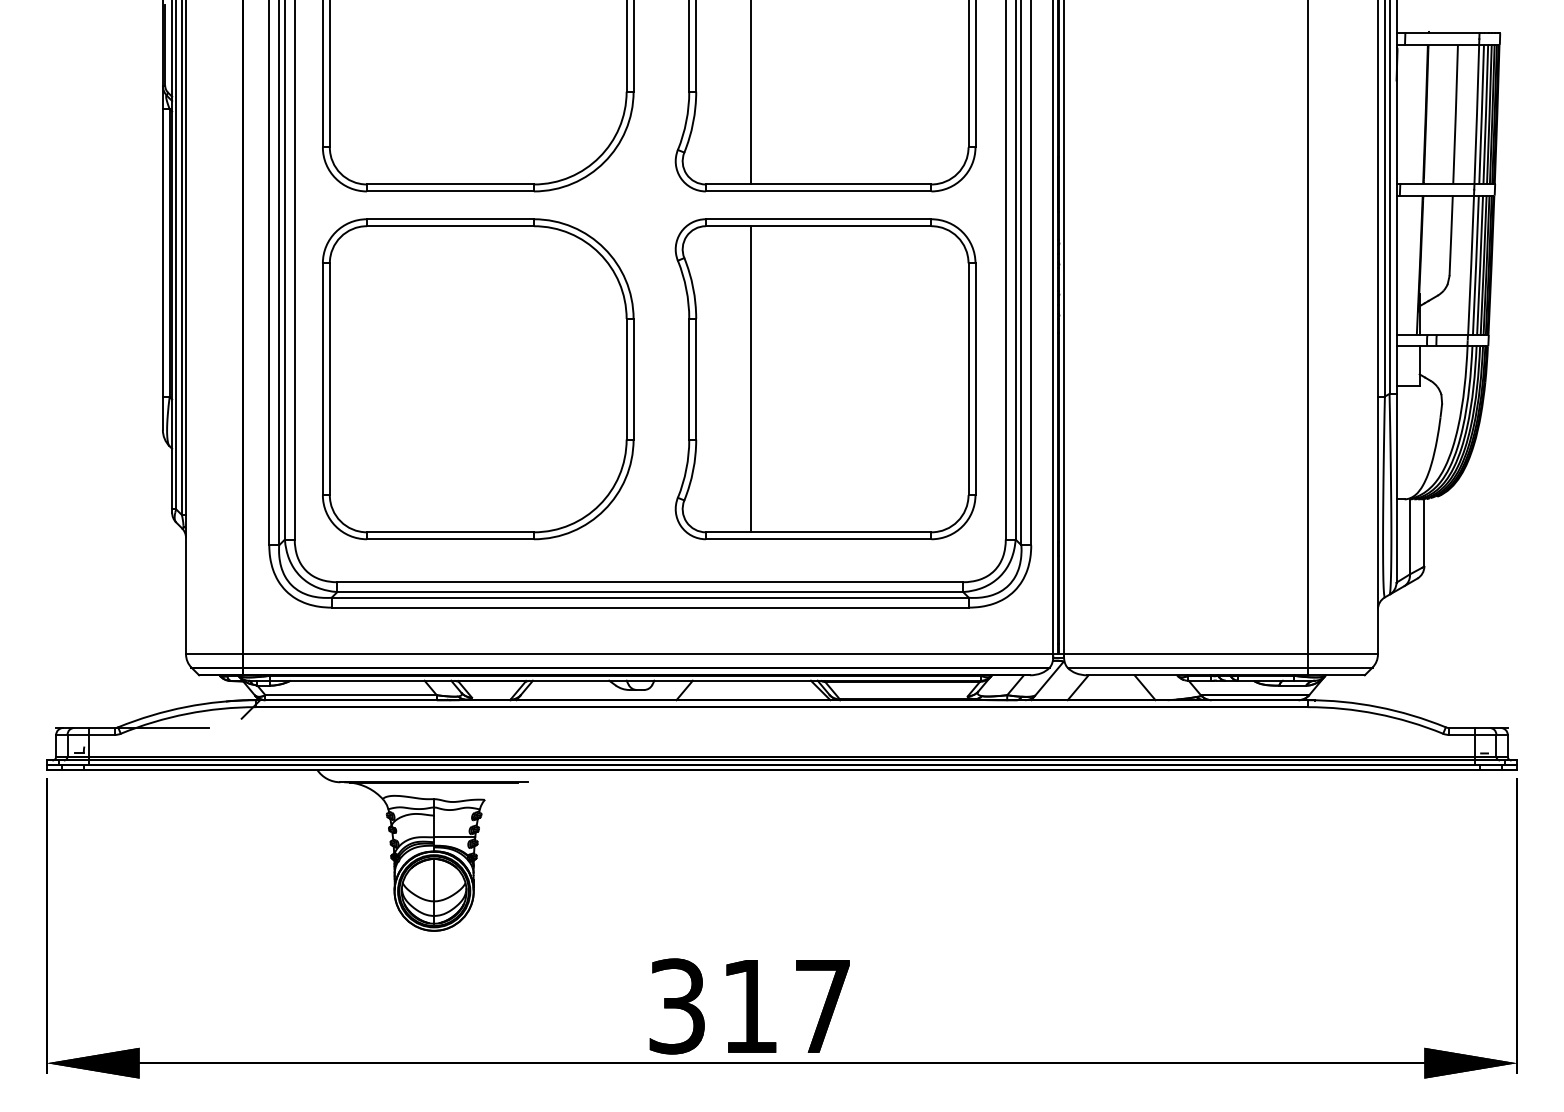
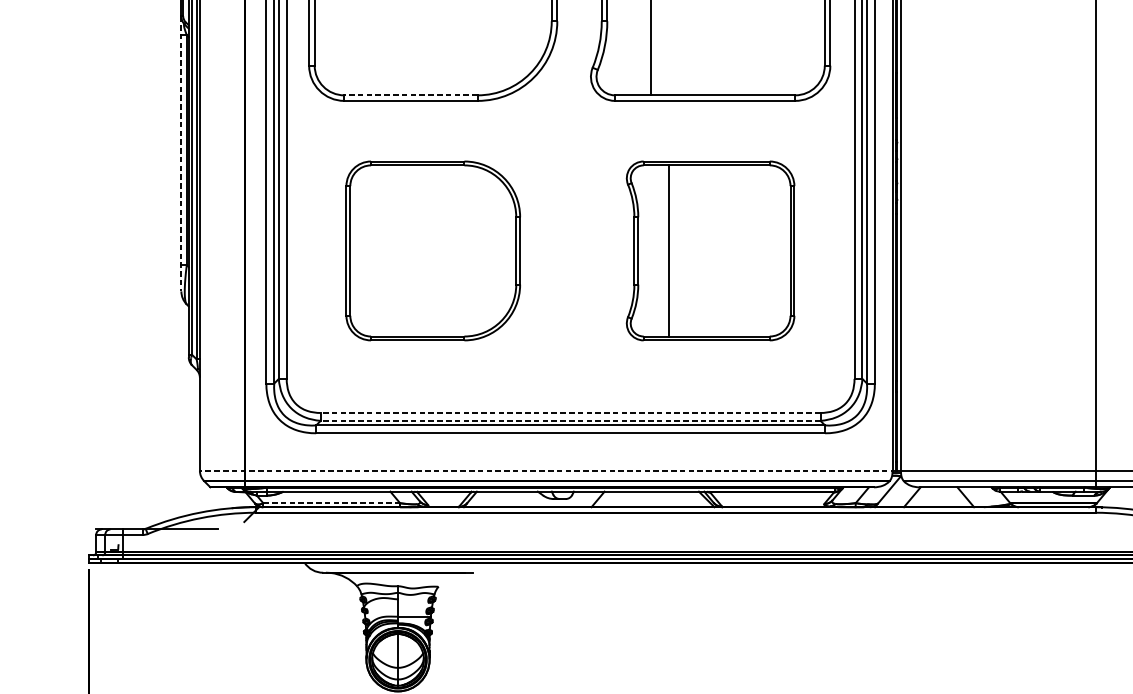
line: (449, 184) -> (410, 95), solid -> dashed
line: (162, 258) -> (181, 154), solid -> dashed
part: (478, 379) -> (433, 251), size x0.7
part: (825, 379) -> (710, 251), size x0.7
line: (650, 582) -> (570, 413), solid -> dashed
line: (650, 592) -> (570, 421), solid -> dashed
line: (622, 654) -> (548, 470), solid -> dashed
line: (351, 695) -> (332, 503), solid -> dashed

